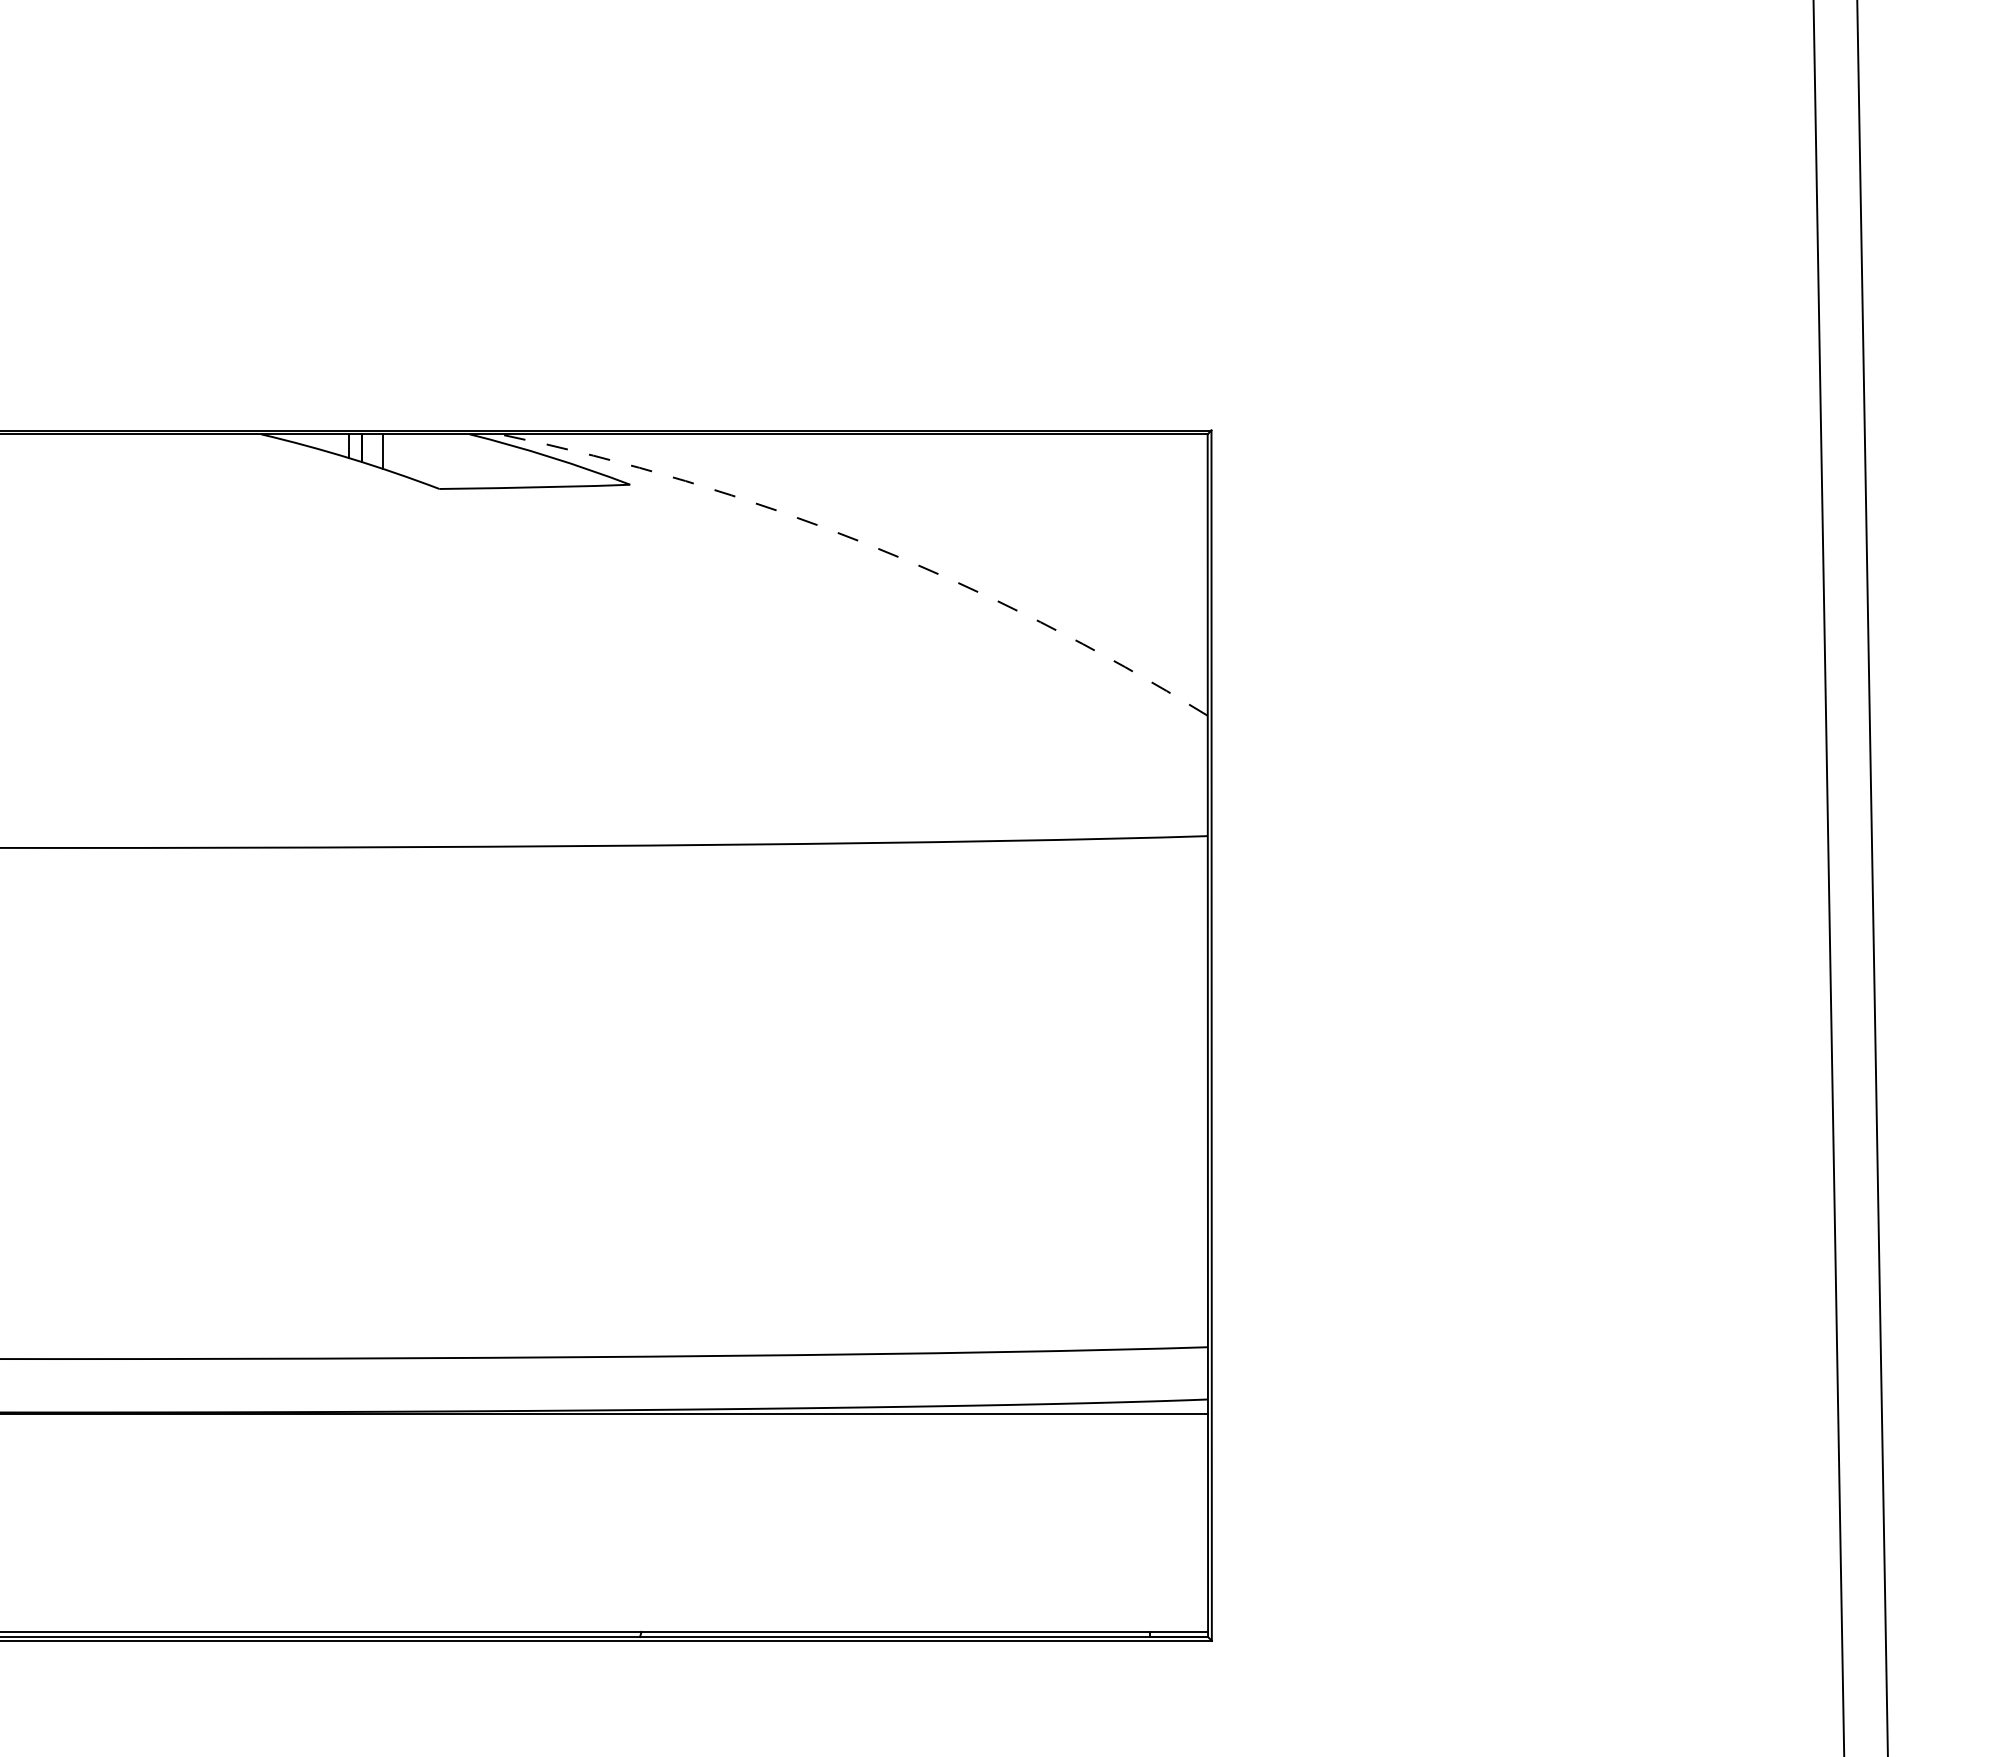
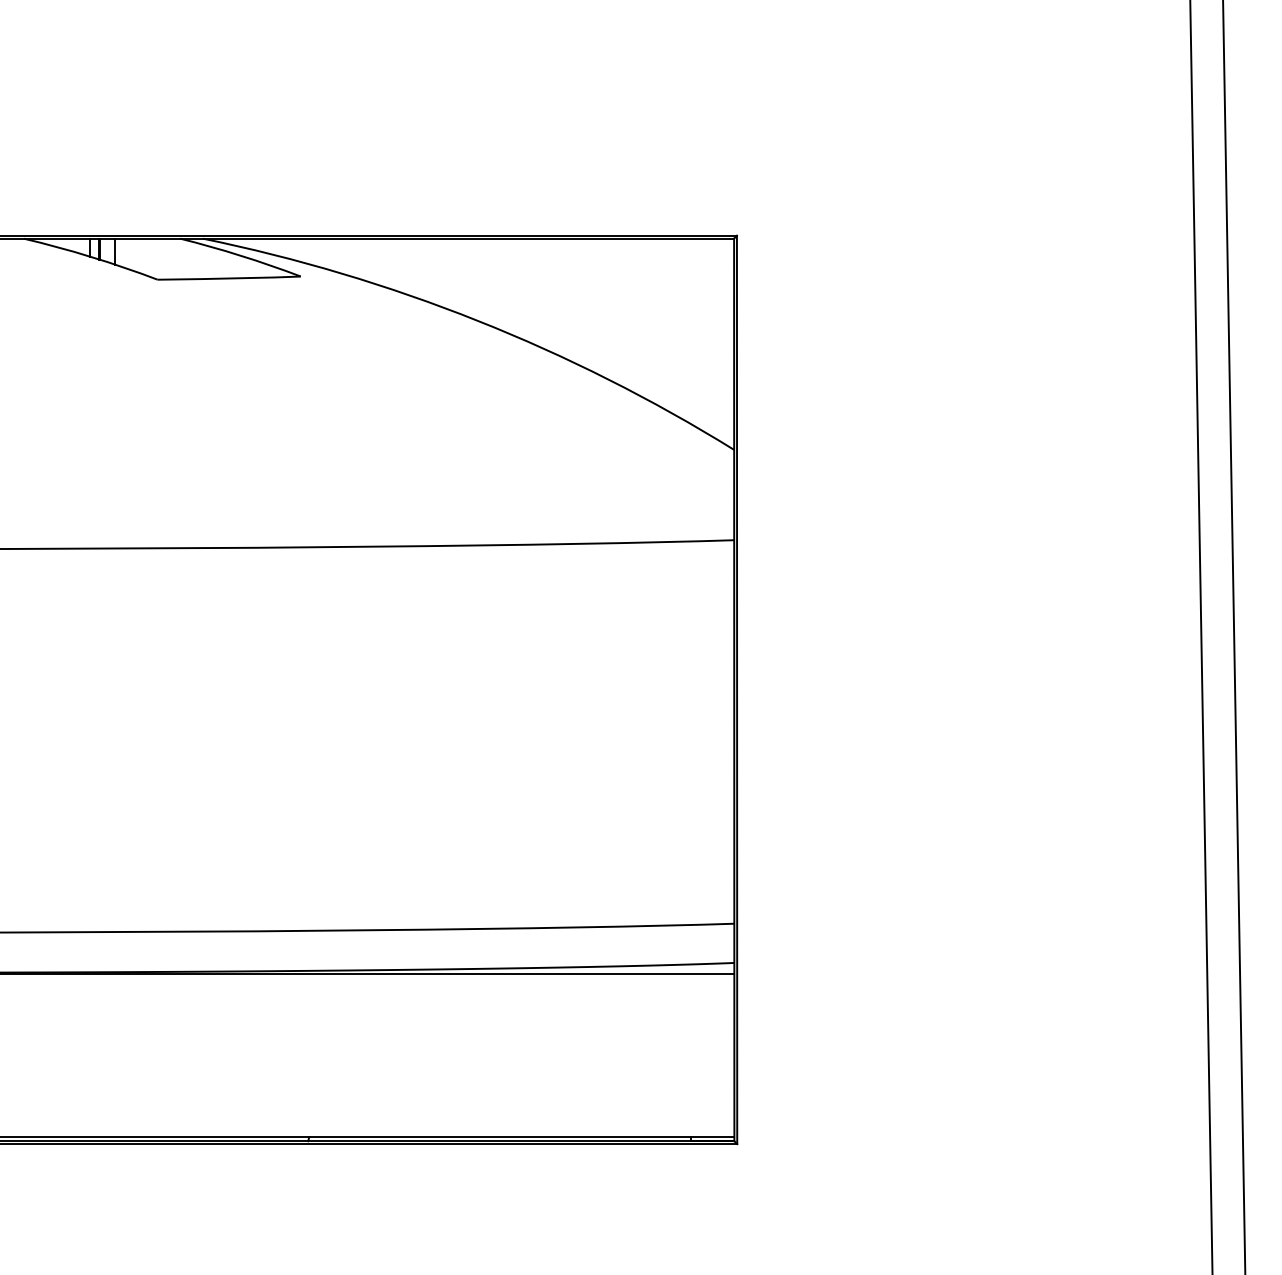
arc: (866, 543) -> (478, 320), dashed -> solid

